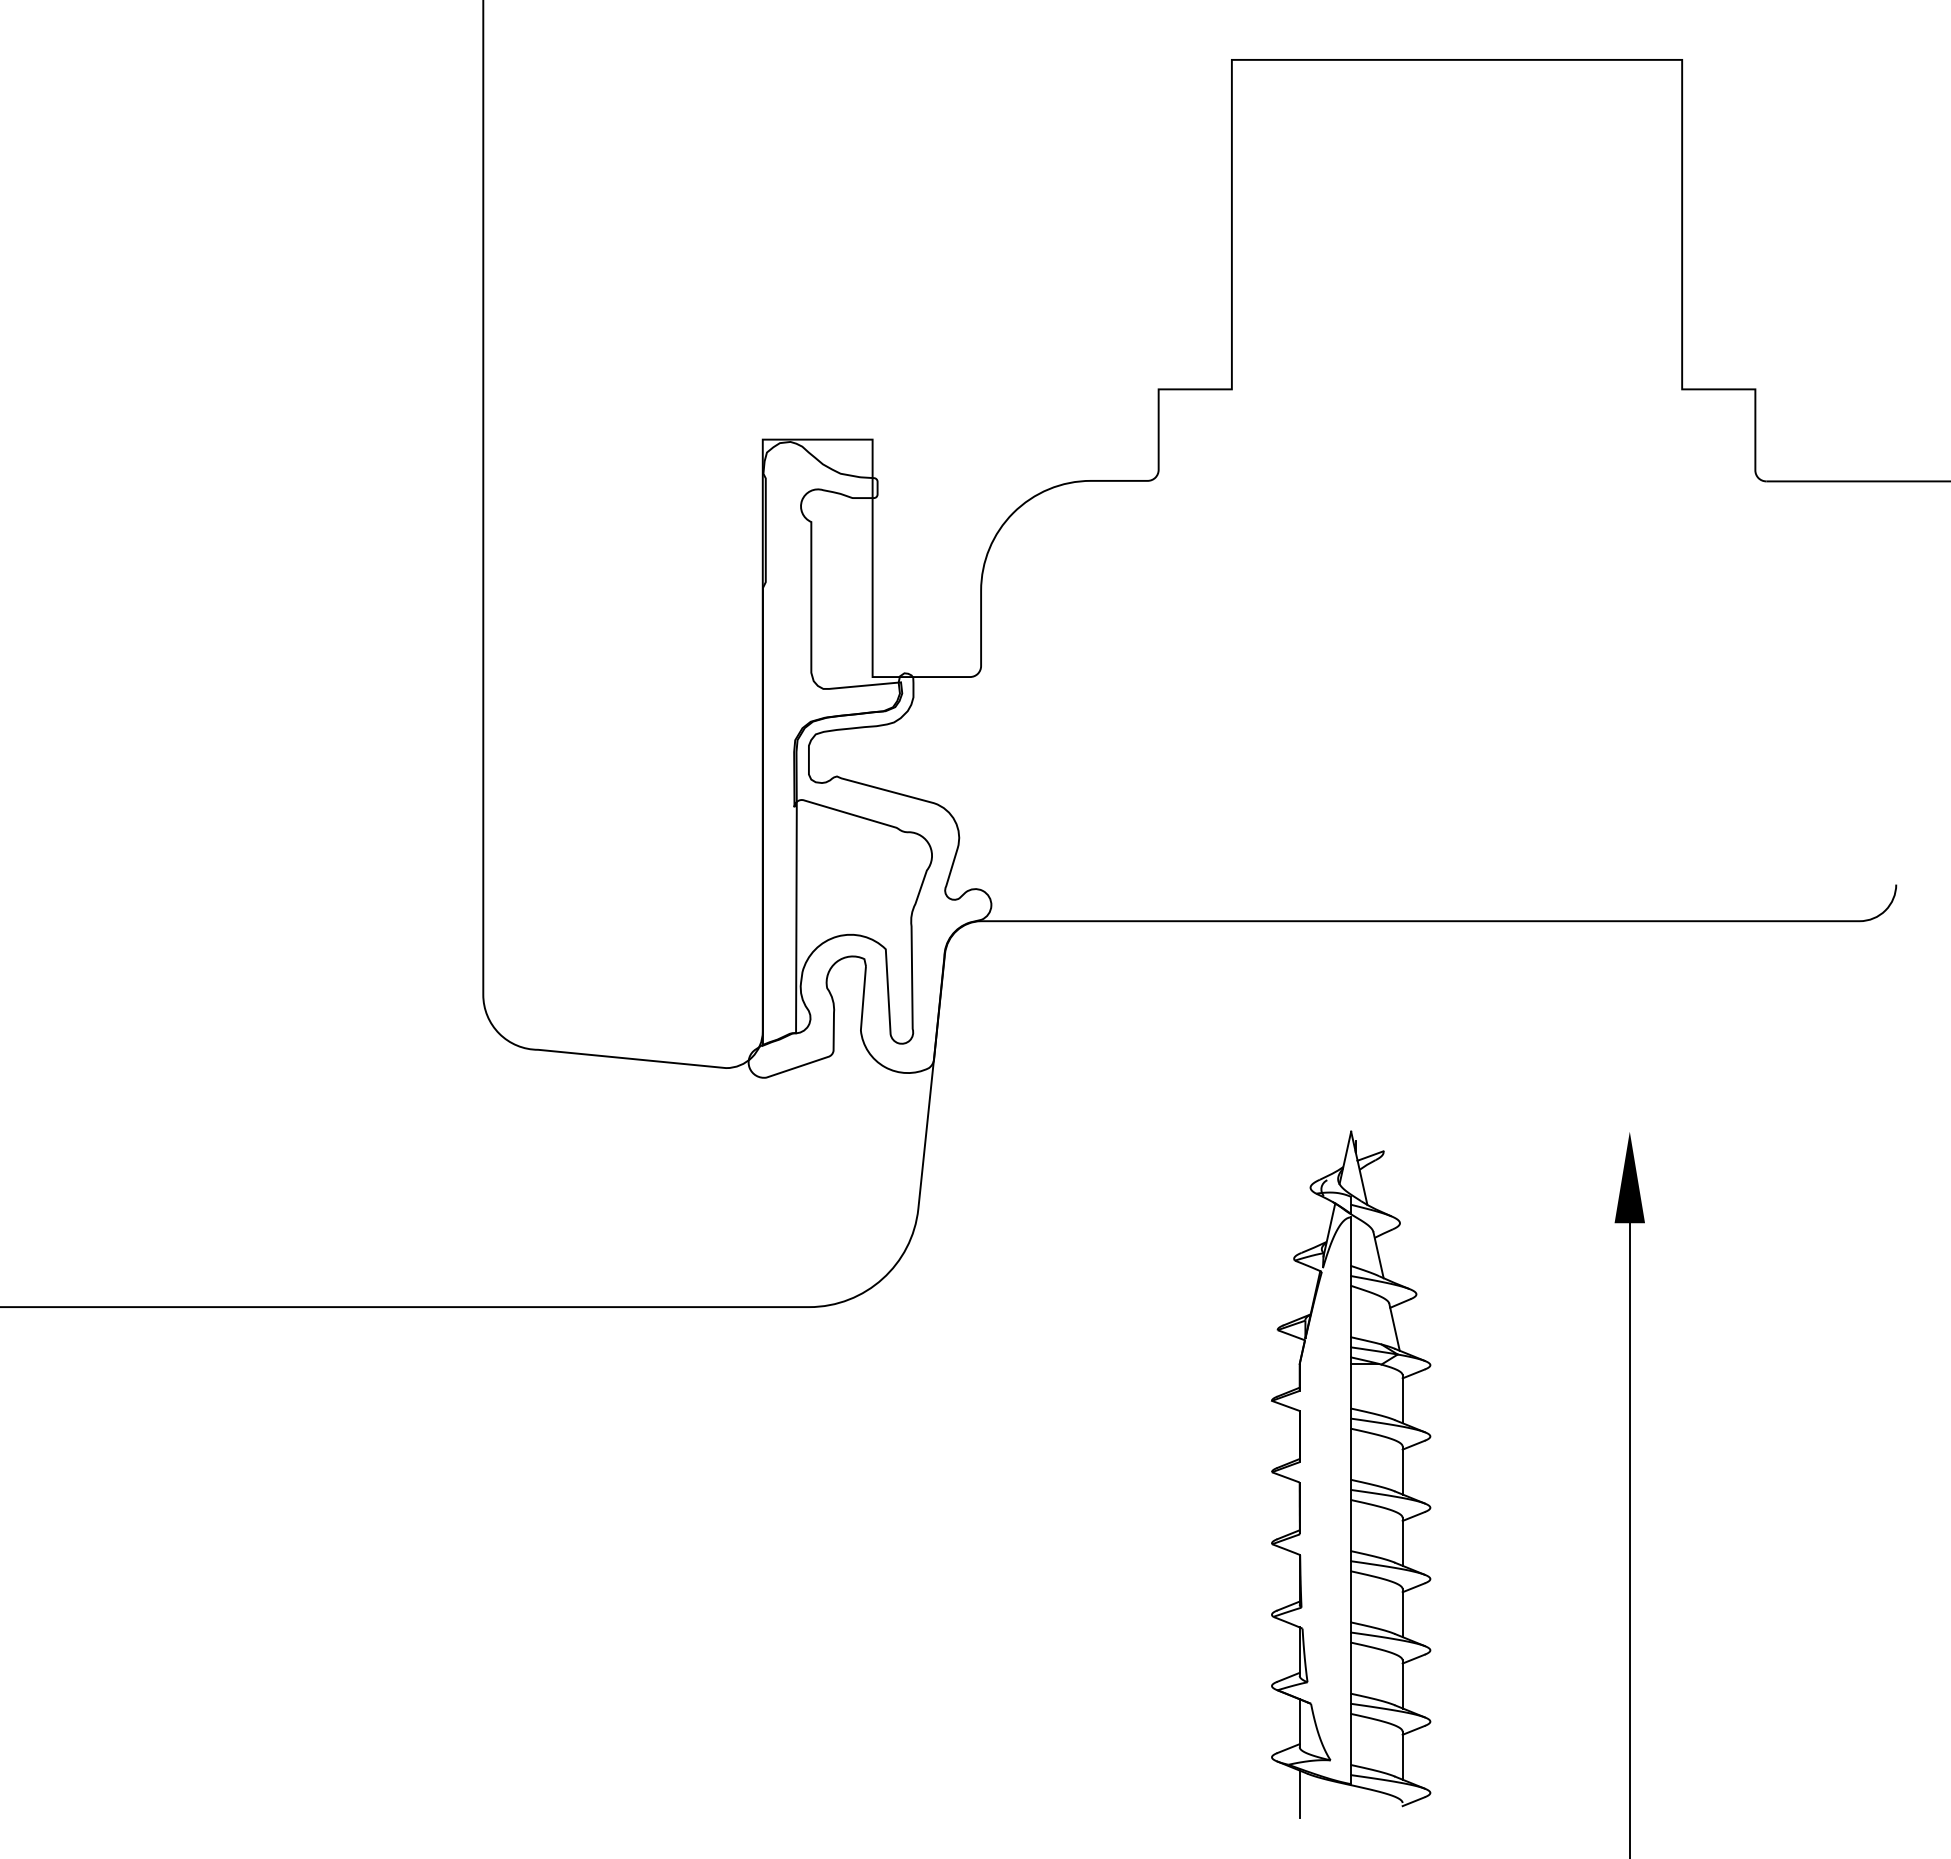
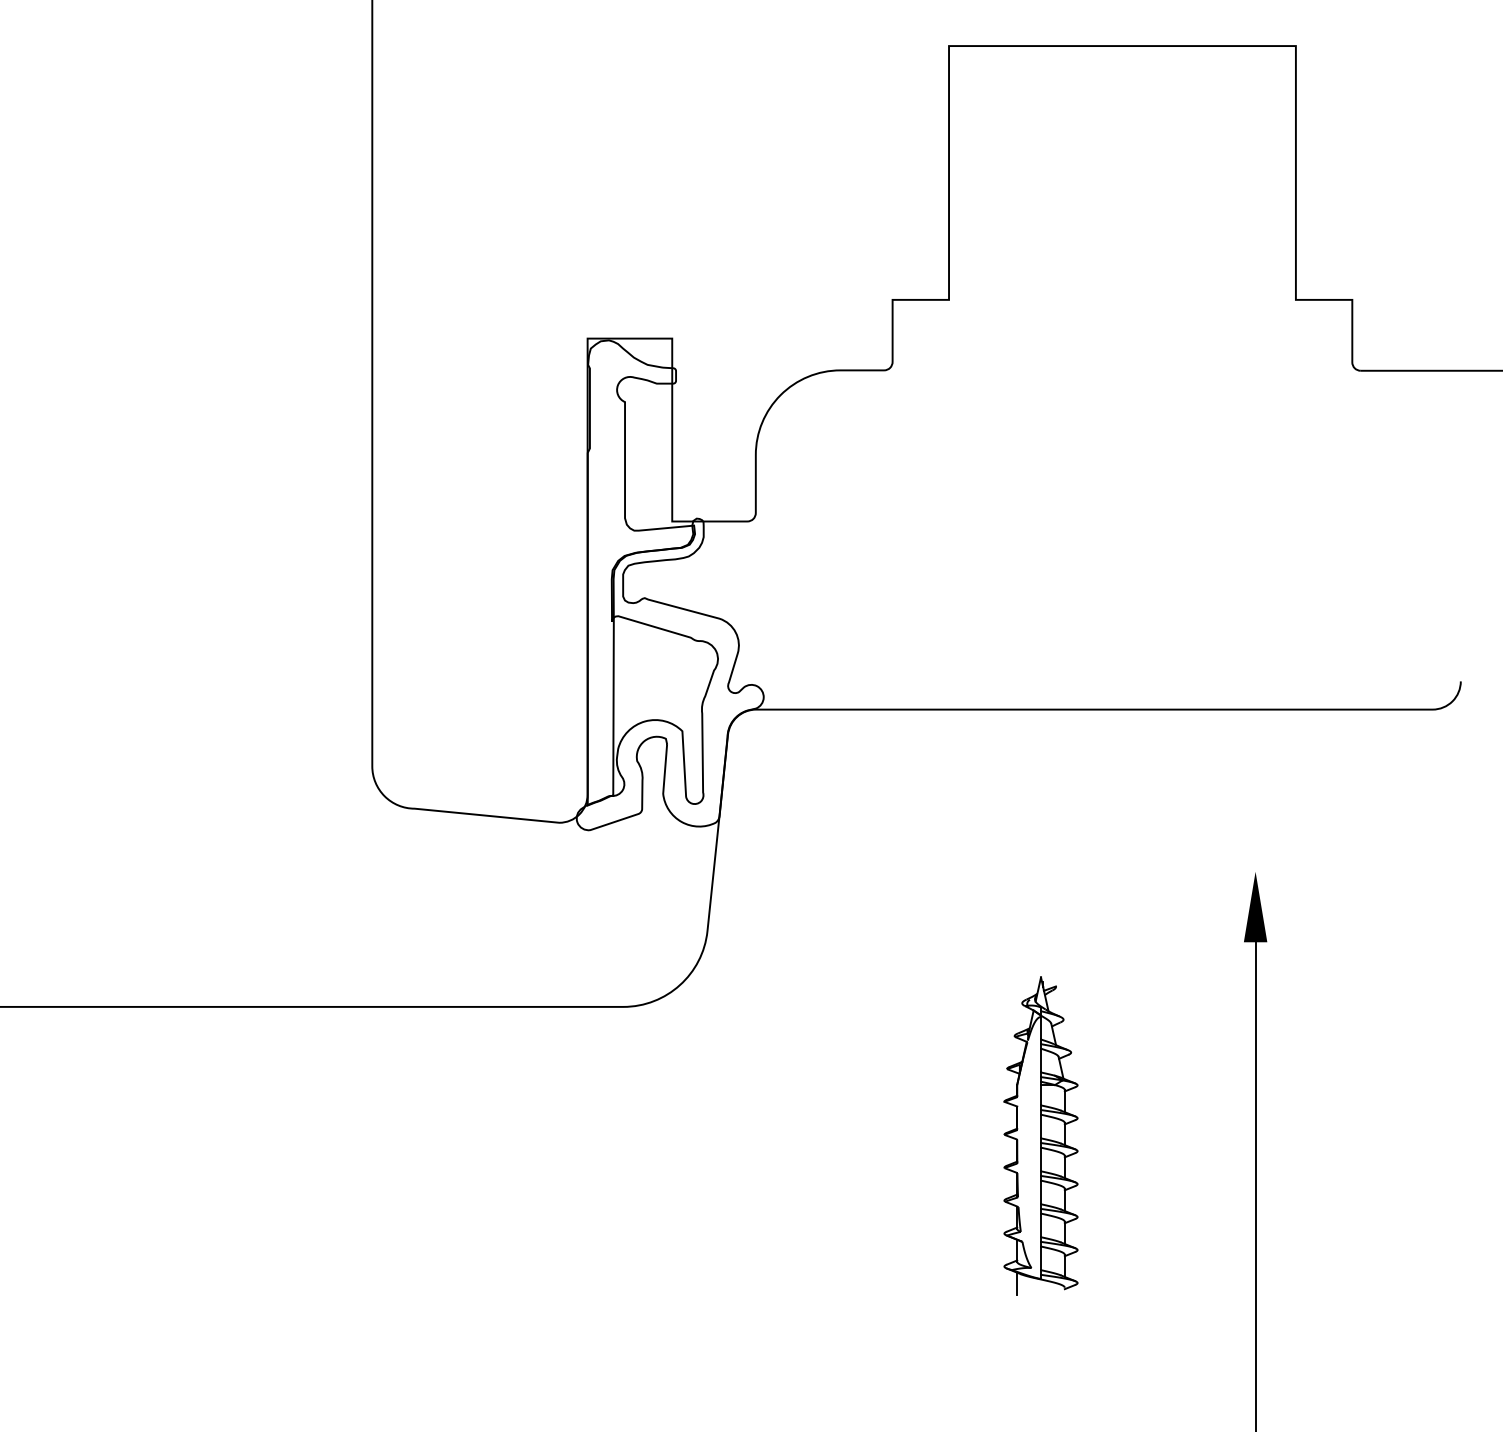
part: (1351, 1474) -> (1041, 1135), size x0.6

